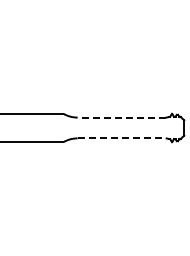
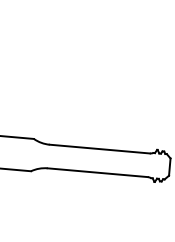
line: (121, 117) -> (99, 148), dashed -> solid
line: (122, 138) -> (98, 172), dashed -> solid

